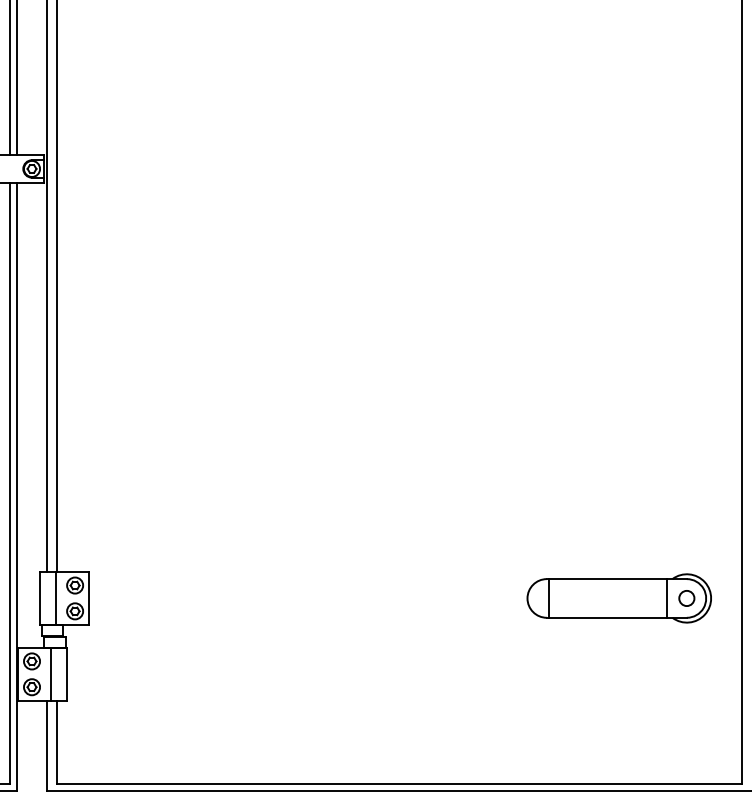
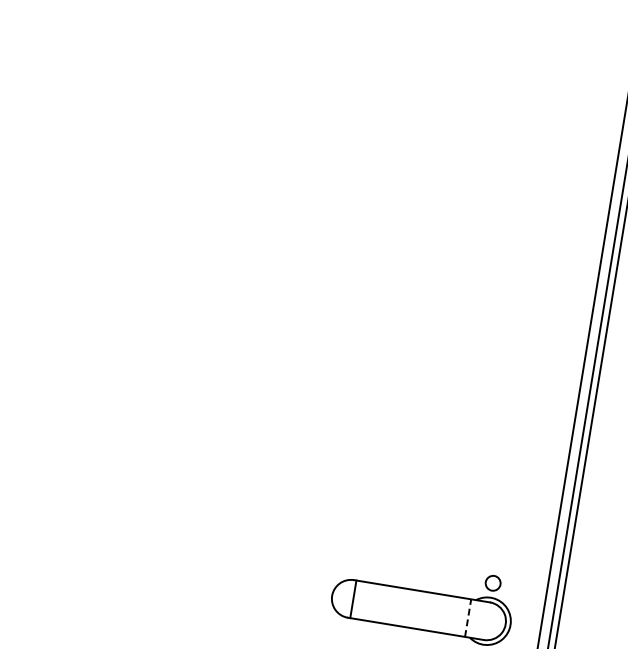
line: (667, 597) -> (468, 617), solid -> dashed
circle: (686, 598) -> (492, 583), moved

